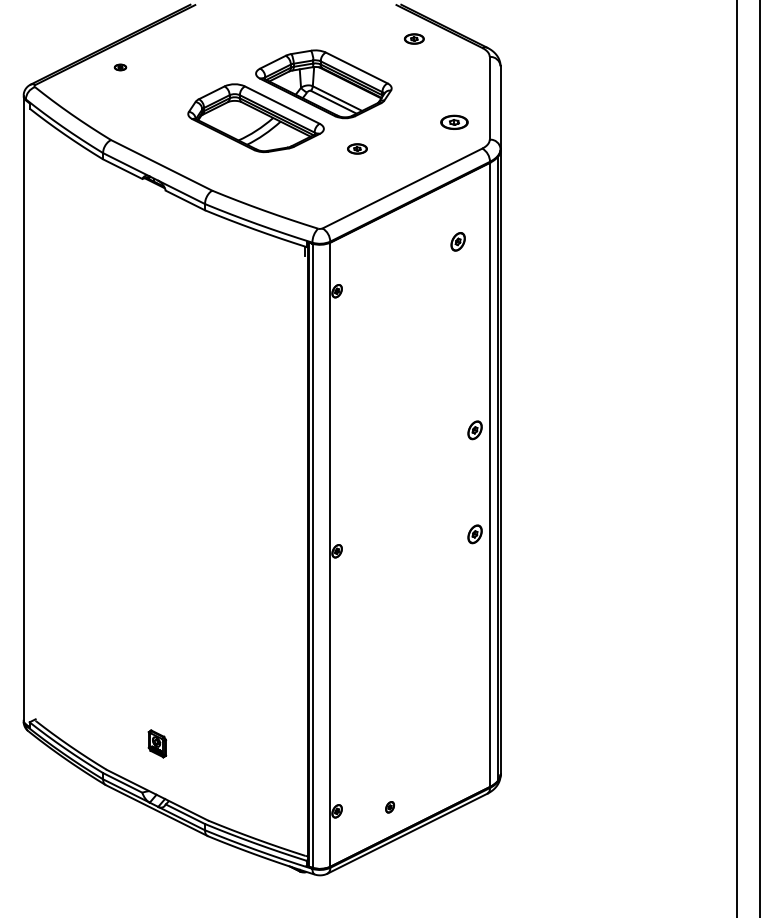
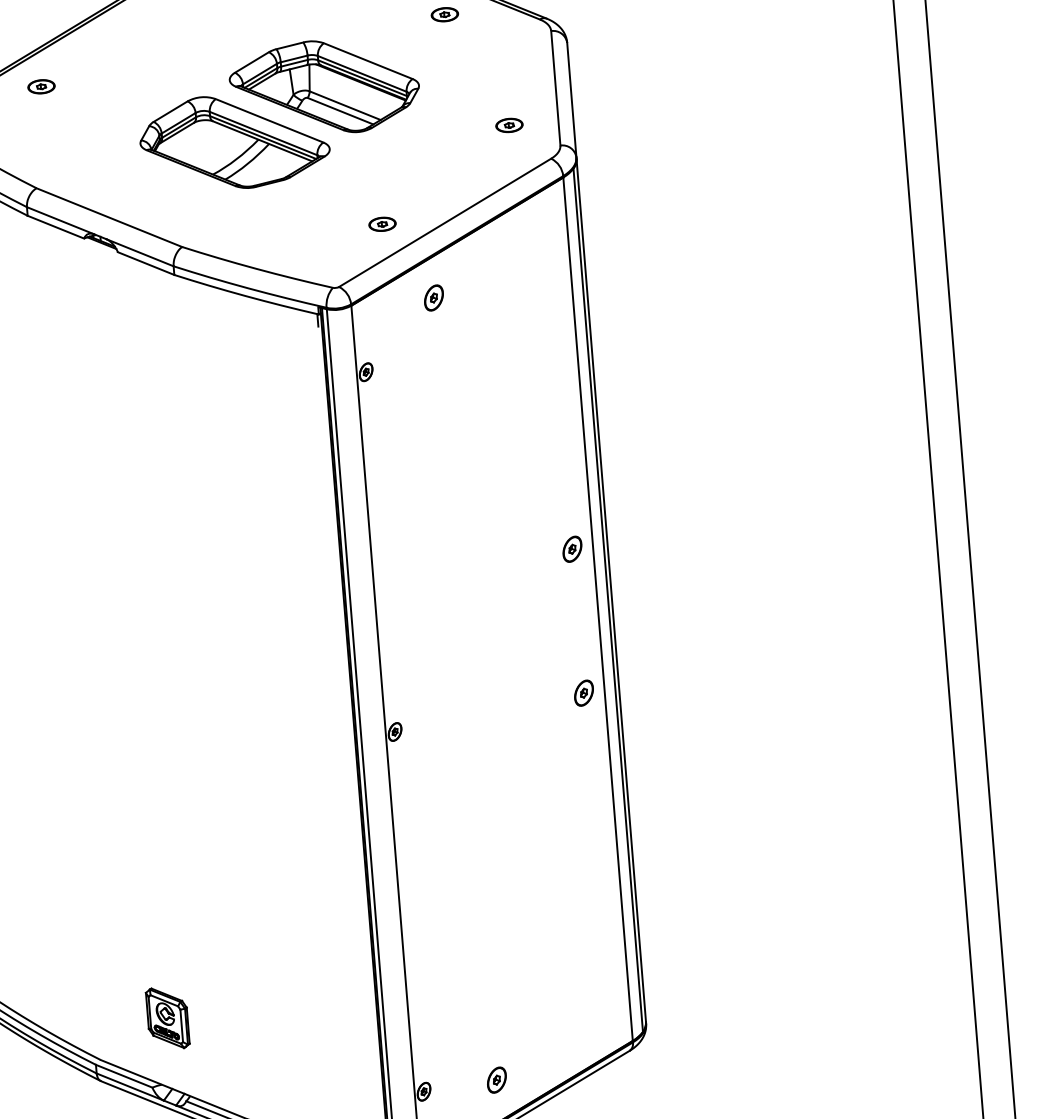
part: (120, 67) -> (41, 86), size x1.67
part: (453, 121) -> (508, 124), size x0.71
part: (357, 148) -> (382, 223), moved
part: (457, 241) -> (433, 297), moved
part: (157, 743) -> (167, 1017), size x1.67
part: (389, 807) -> (496, 1080), size x1.67

